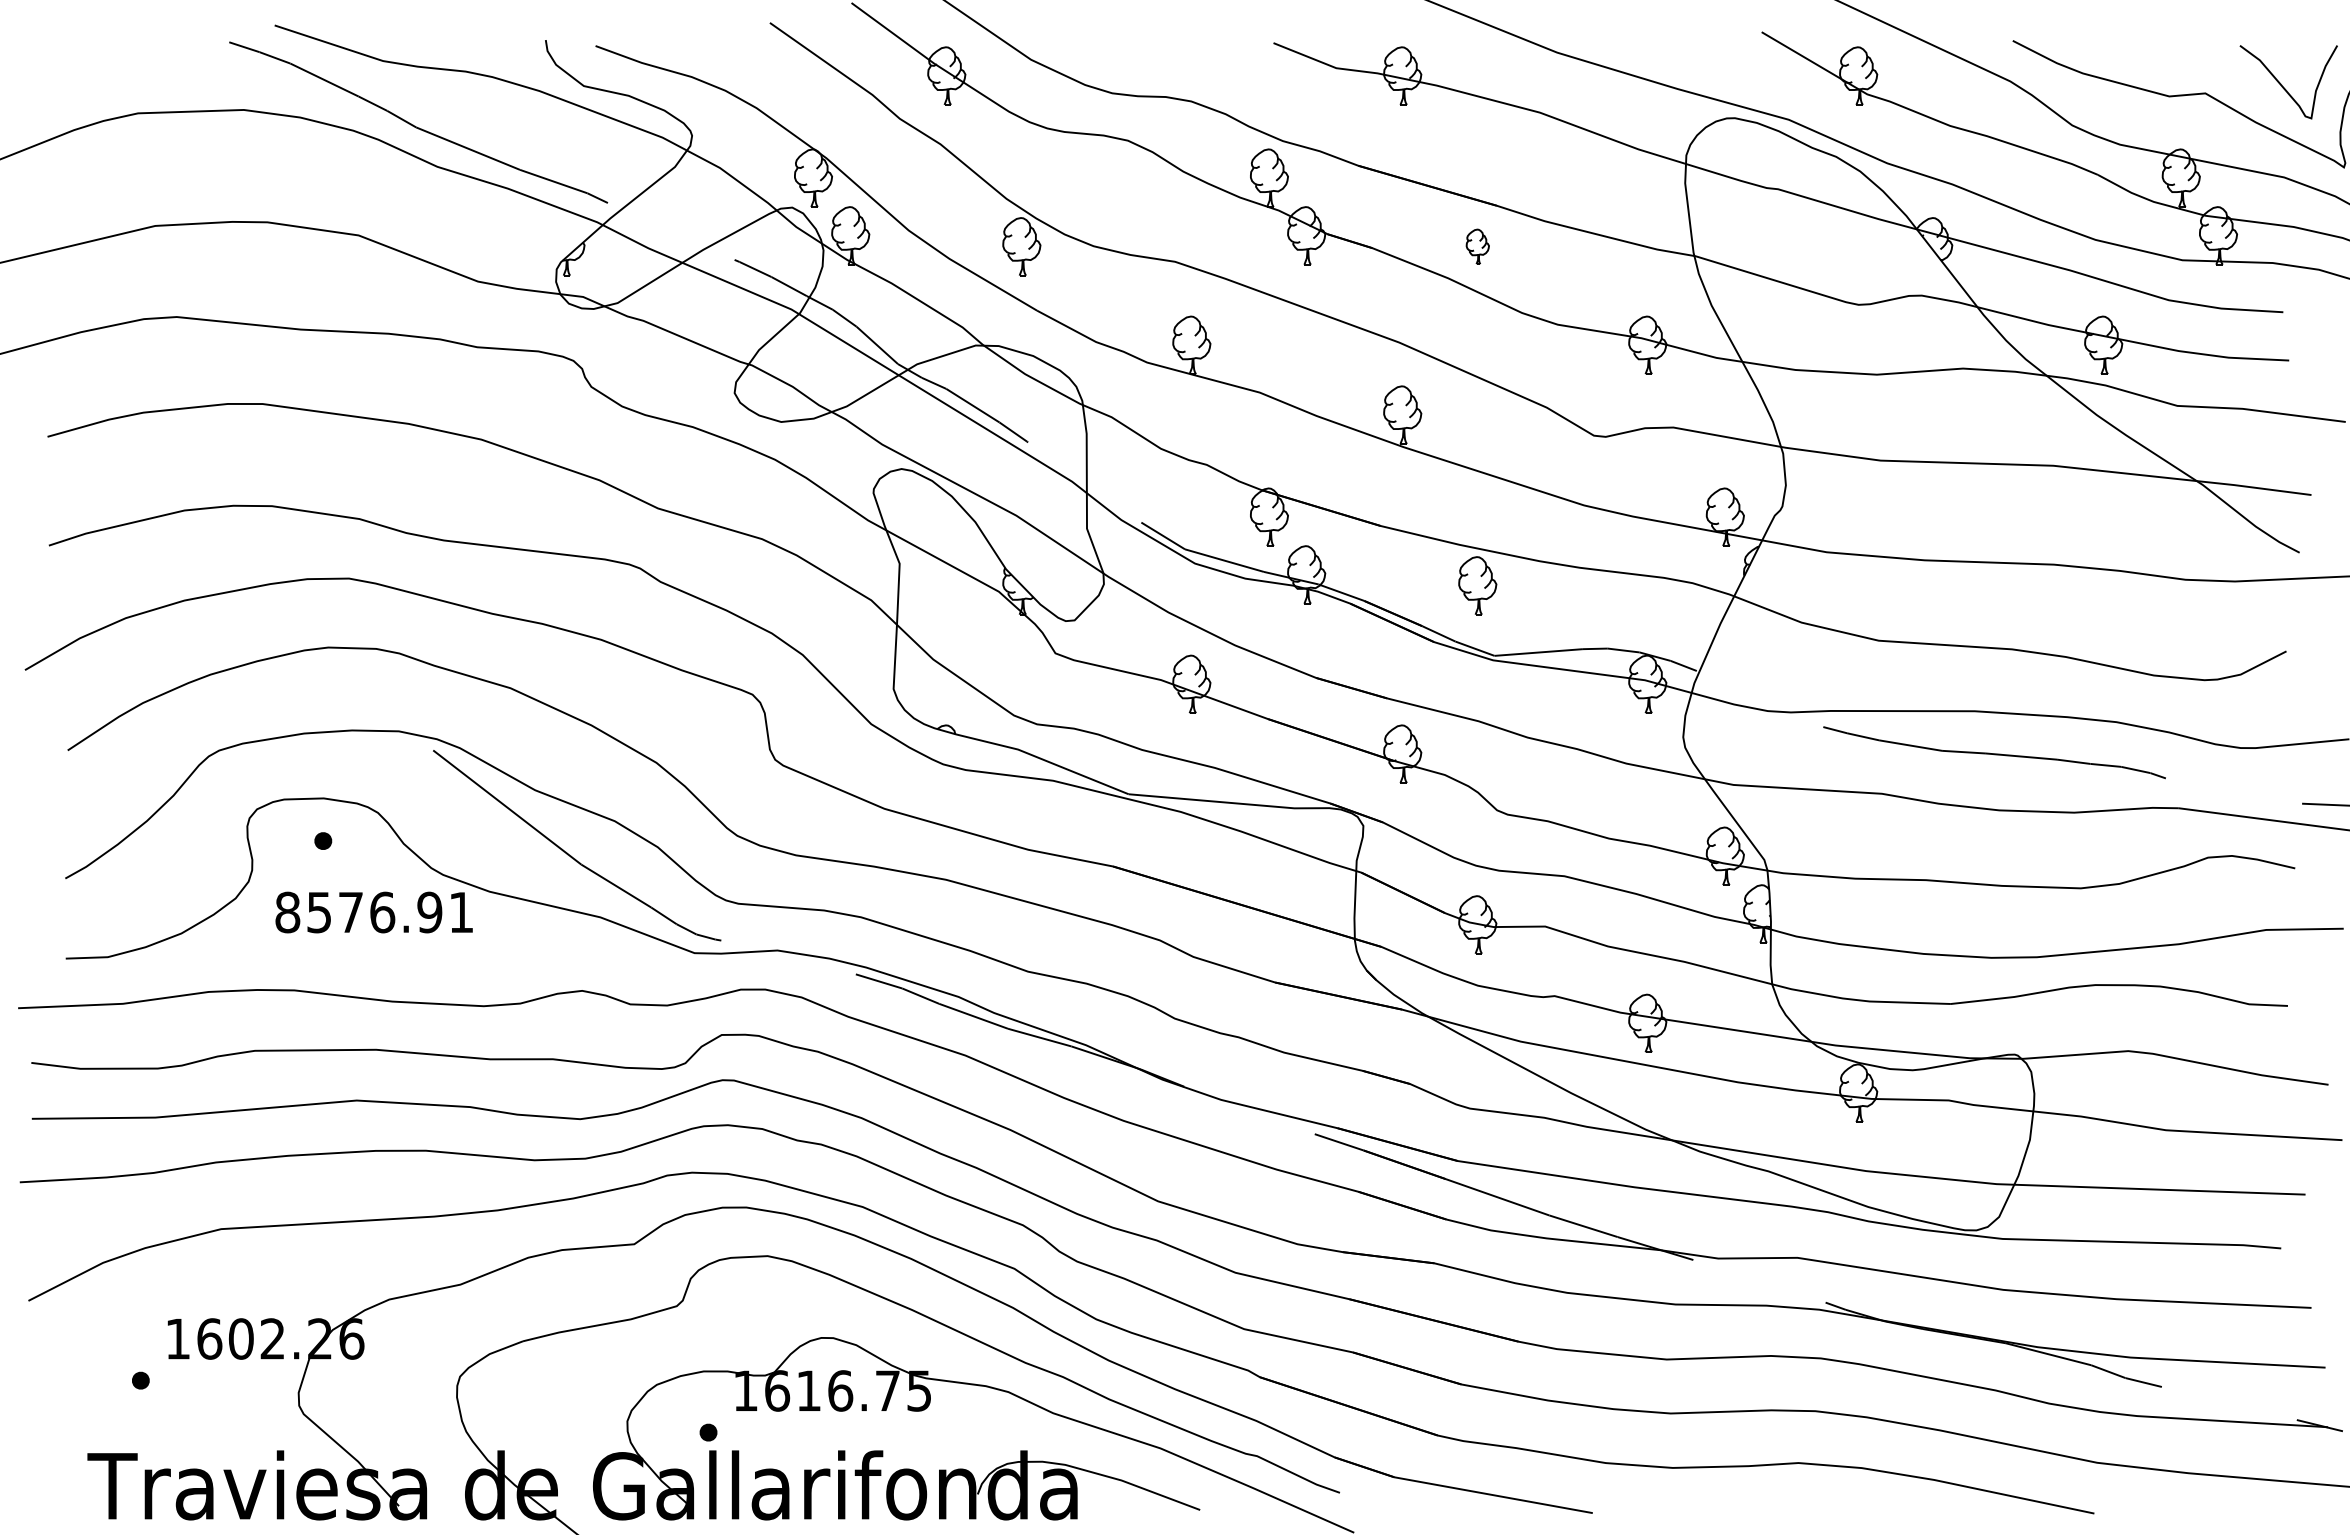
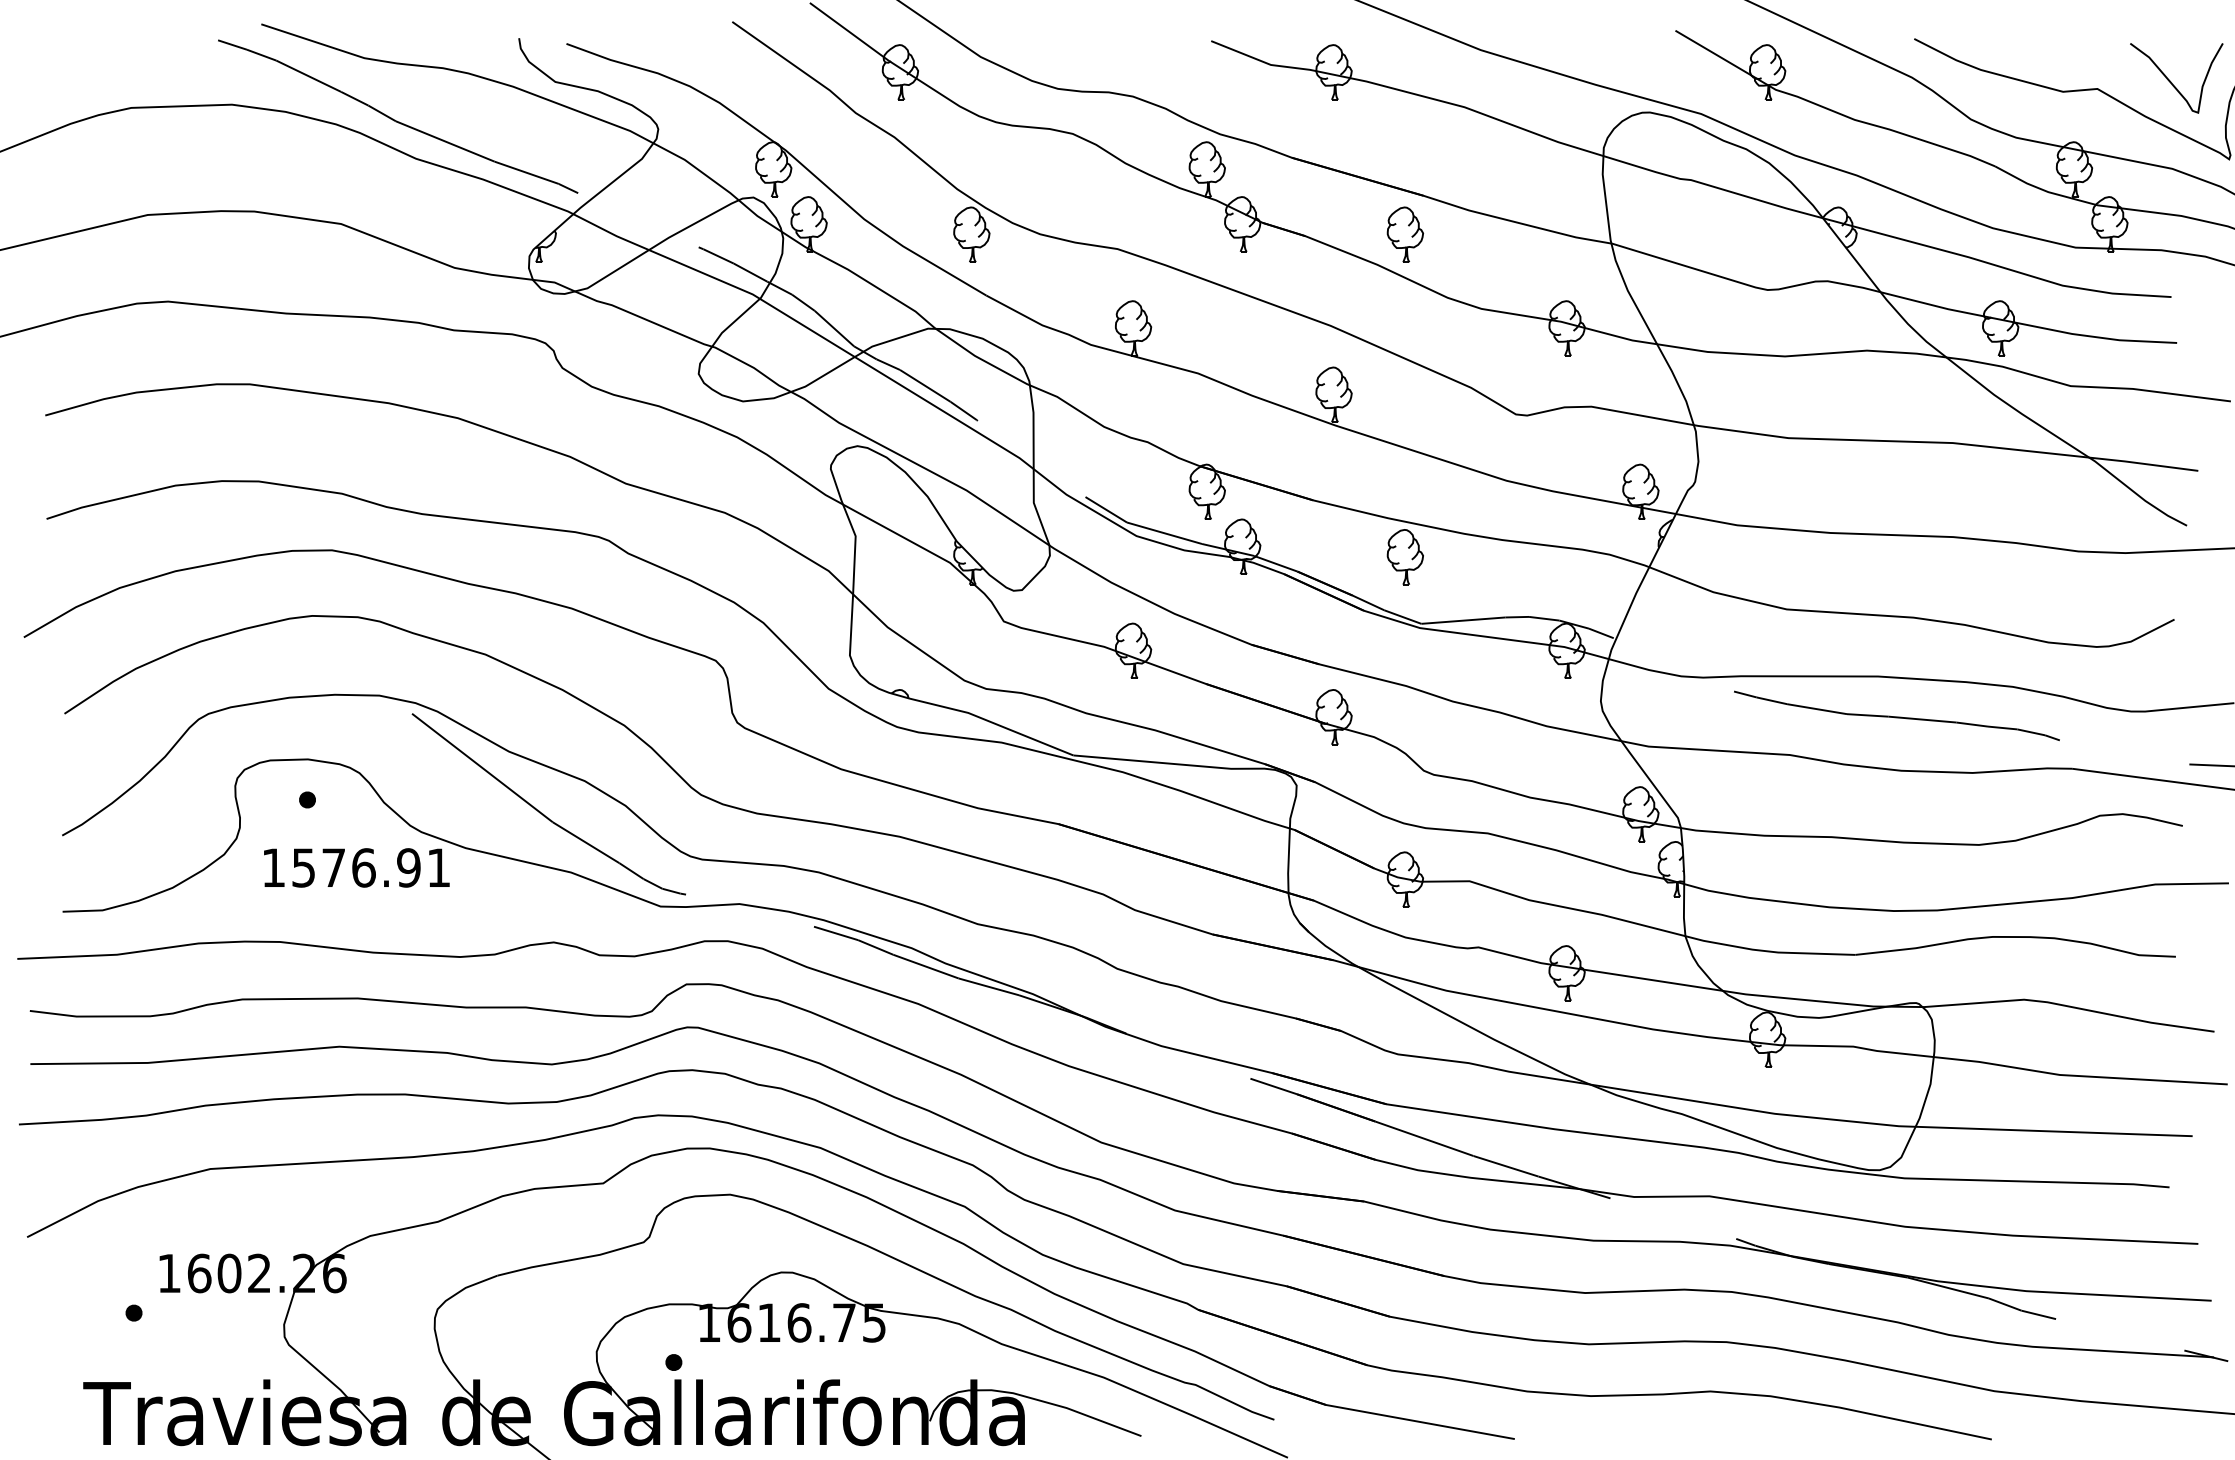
part: (1477, 246) -> (1405, 234), size x1.67
text: (287, 912) -> (273, 867), 8576.91 -> 1576.91

